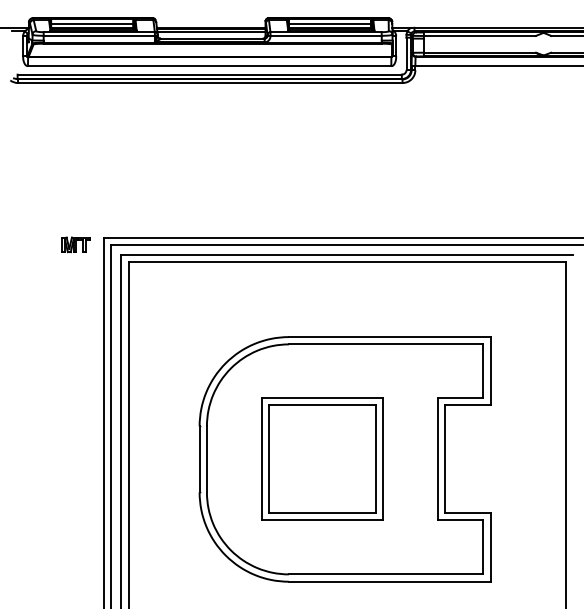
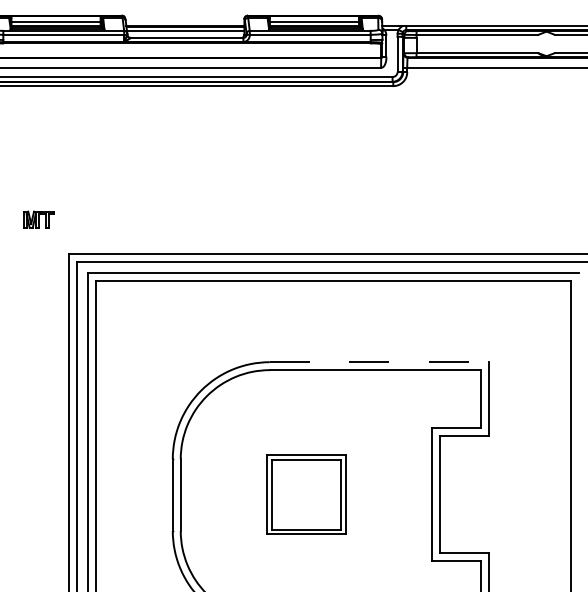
part: (75, 244) -> (37, 219), moved
line: (389, 337) -> (379, 362), solid -> dashed
part: (322, 458) -> (306, 494), size x0.6

